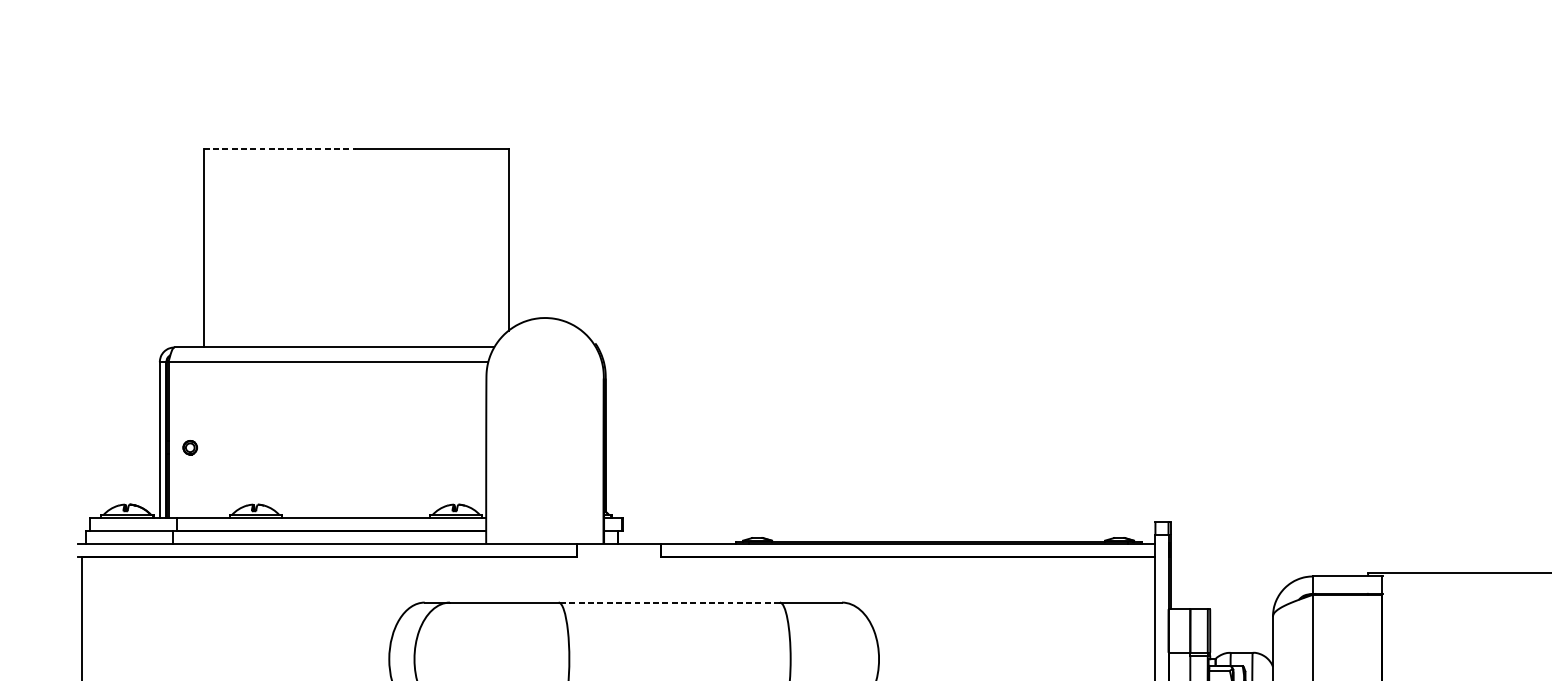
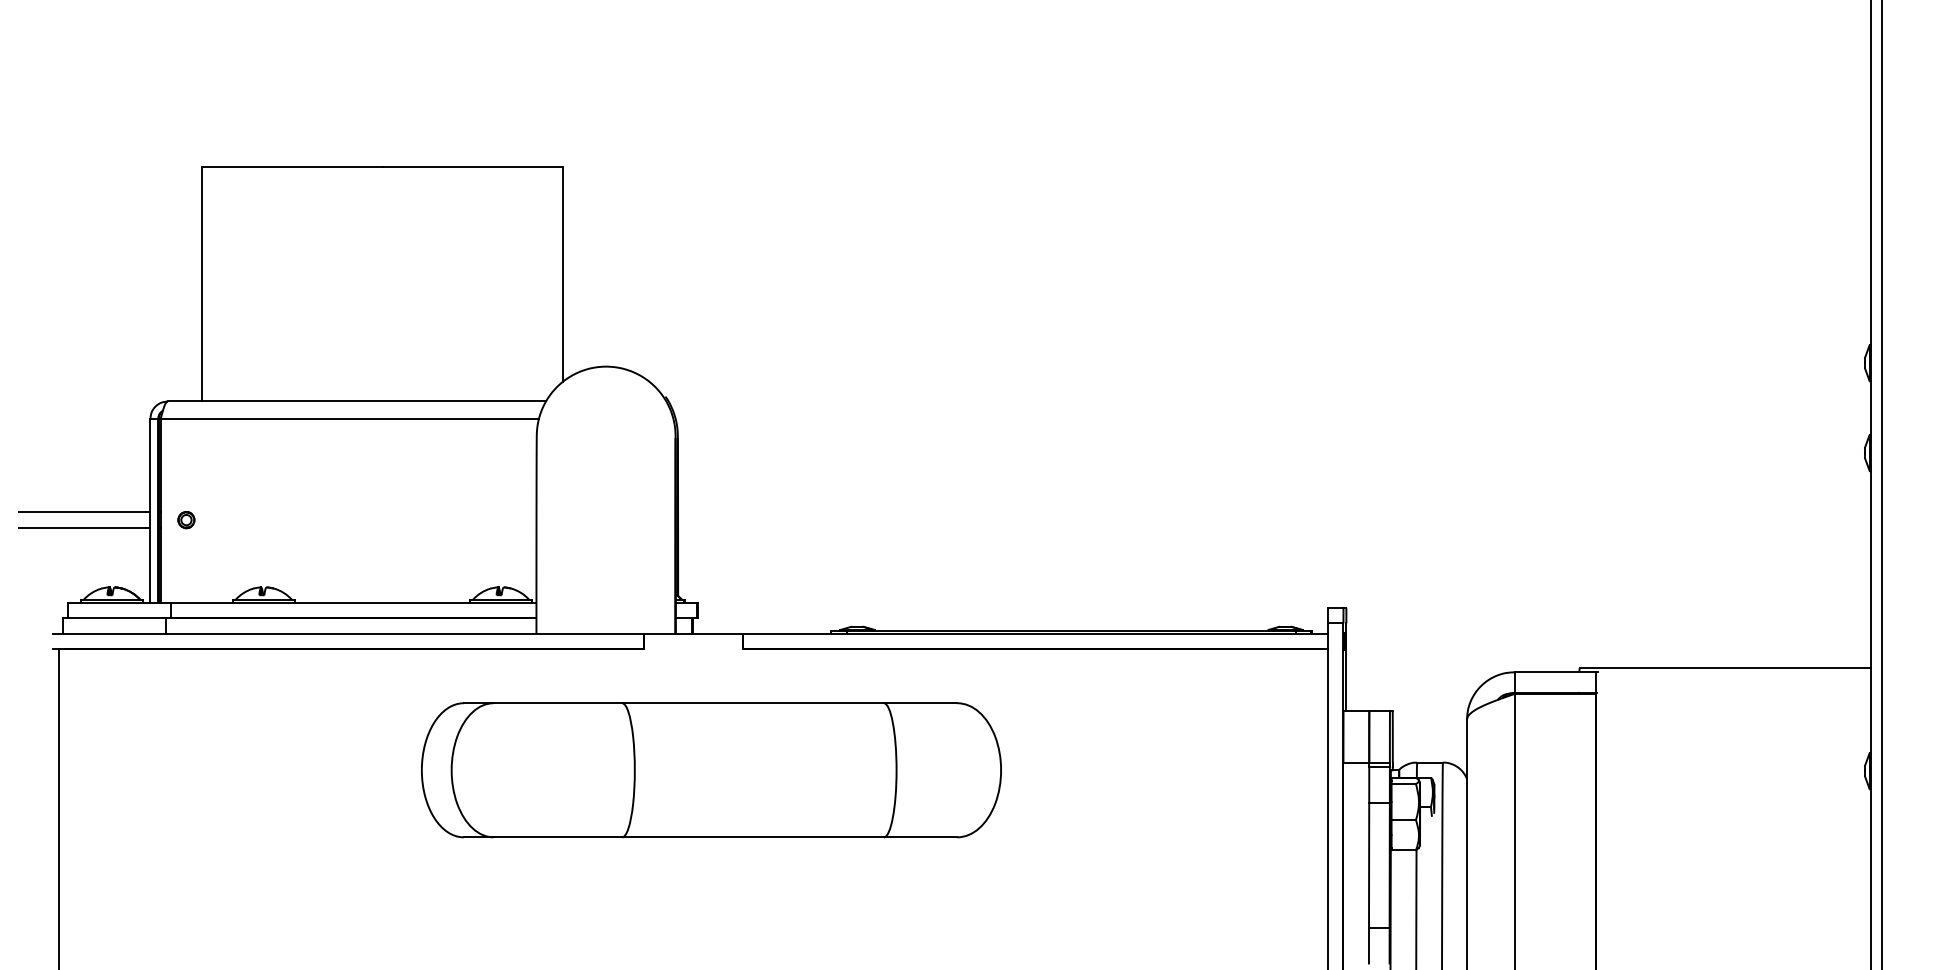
line: (280, 149) -> (293, 167), dashed -> solid
line: (104, 441) -> (84, 512), added
line: (104, 454) -> (84, 527), added
line: (669, 602) -> (753, 703), dashed -> solid

